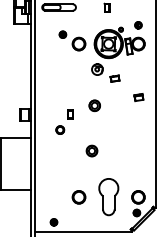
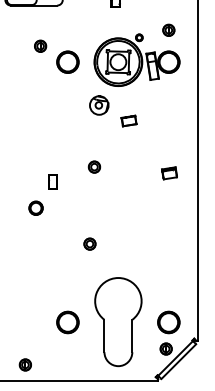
part: (138, 97) -> (168, 173), moved
part: (94, 105) -> (94, 166), size x0.62
part: (91, 151) -> (89, 244), size x0.62
part: (108, 196) -> (117, 321), size x1.43

